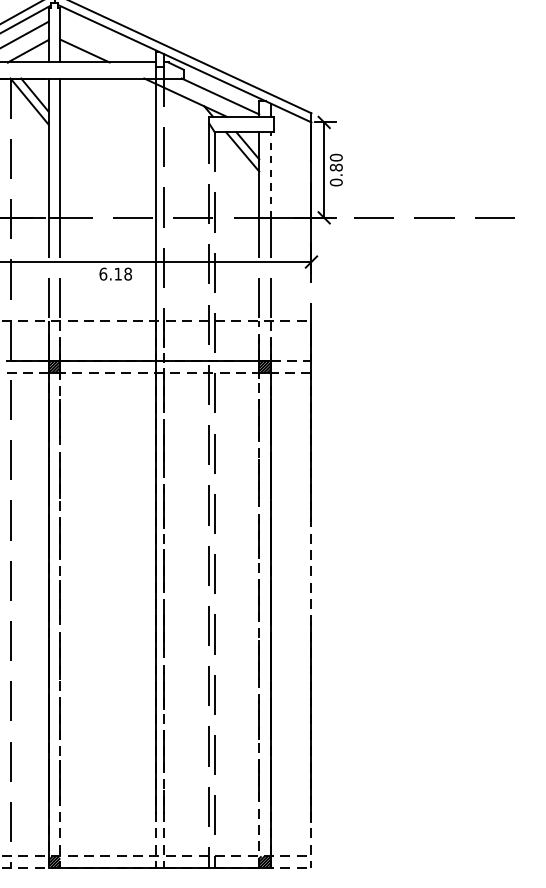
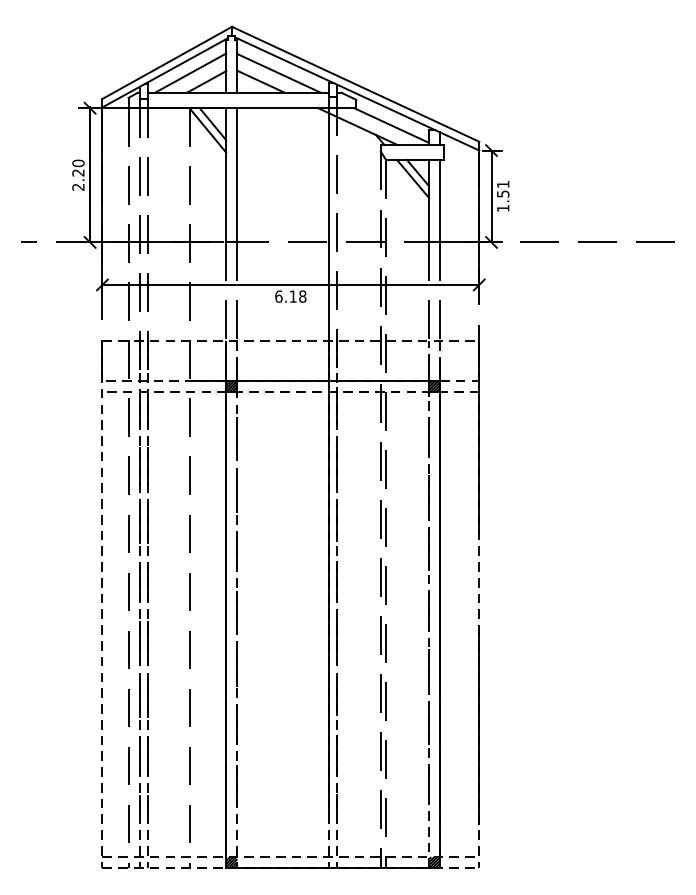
line: (103, 42) -> (279, 73), added
text: (336, 170) -> (503, 196), 0.80 -> 1.51
line: (271, 174) -> (440, 200), dashed -> solid

